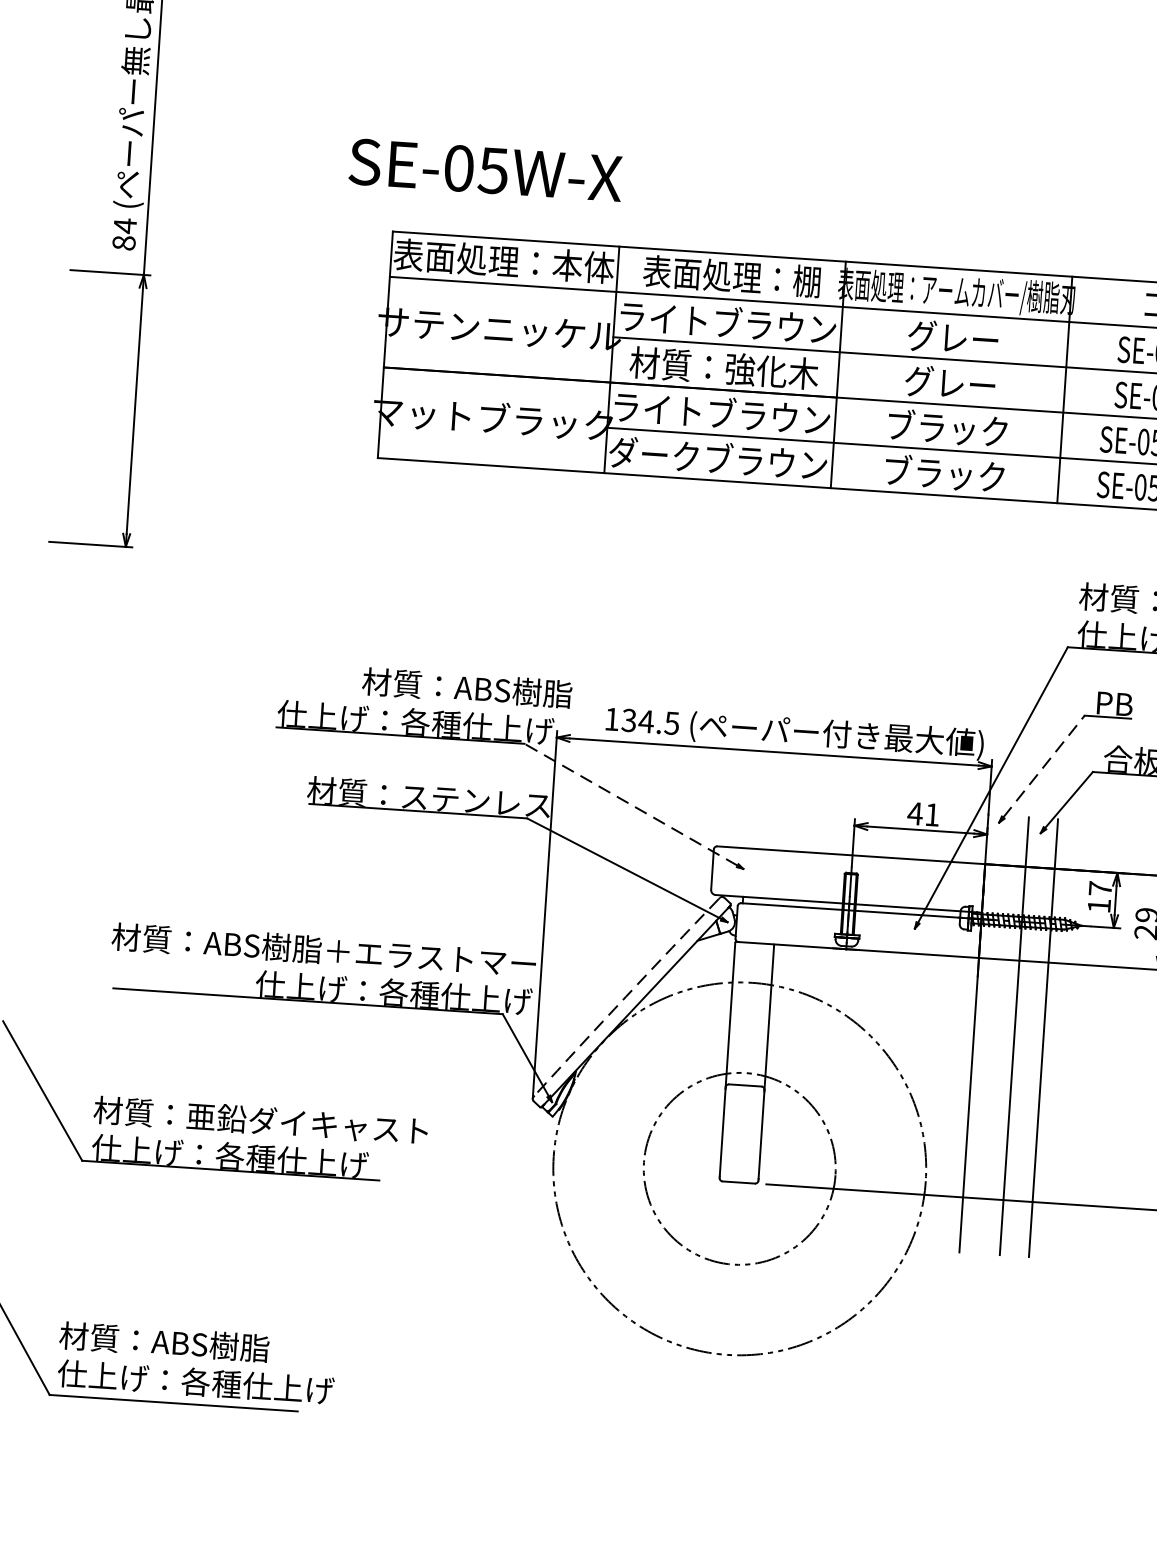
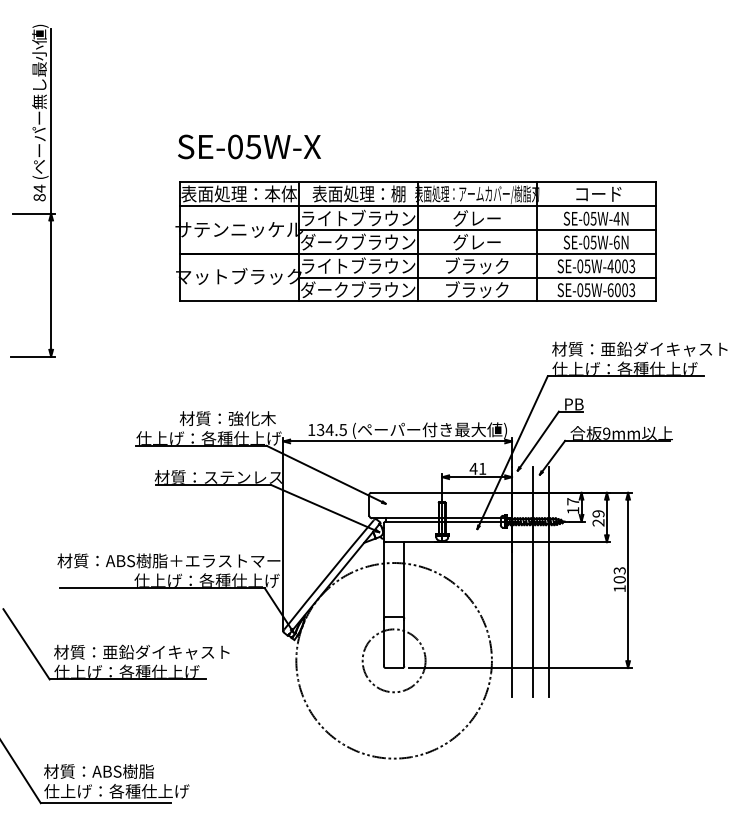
text: (485, 169) -> (249, 146), moved
text: (724, 366) -> (358, 241), 材質：強化木 -> ダークブラウン
text: (512, 690) -> (258, 418), 材質：ABS樹脂 -> 材質：強化木
line: (1044, 766) -> (539, 439), dashed -> solid
line: (630, 803) -> (324, 473), dashed -> solid
arc: (625, 996) -> (328, 574), dashed -> solid
circle: (738, 1168) -> (393, 660), size x0.62

